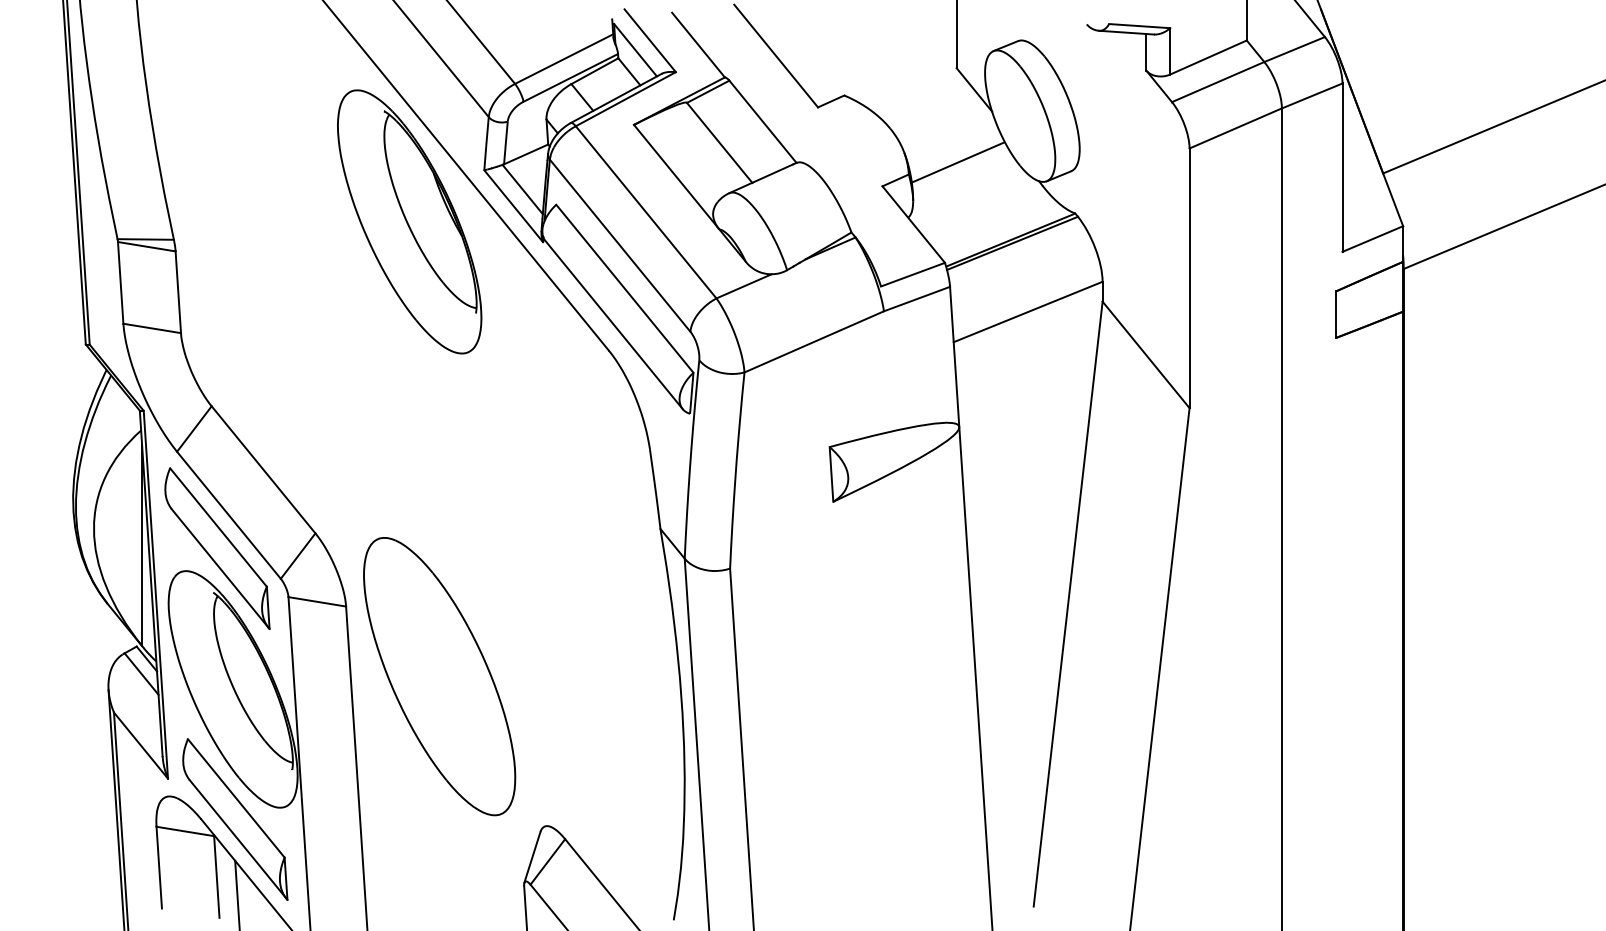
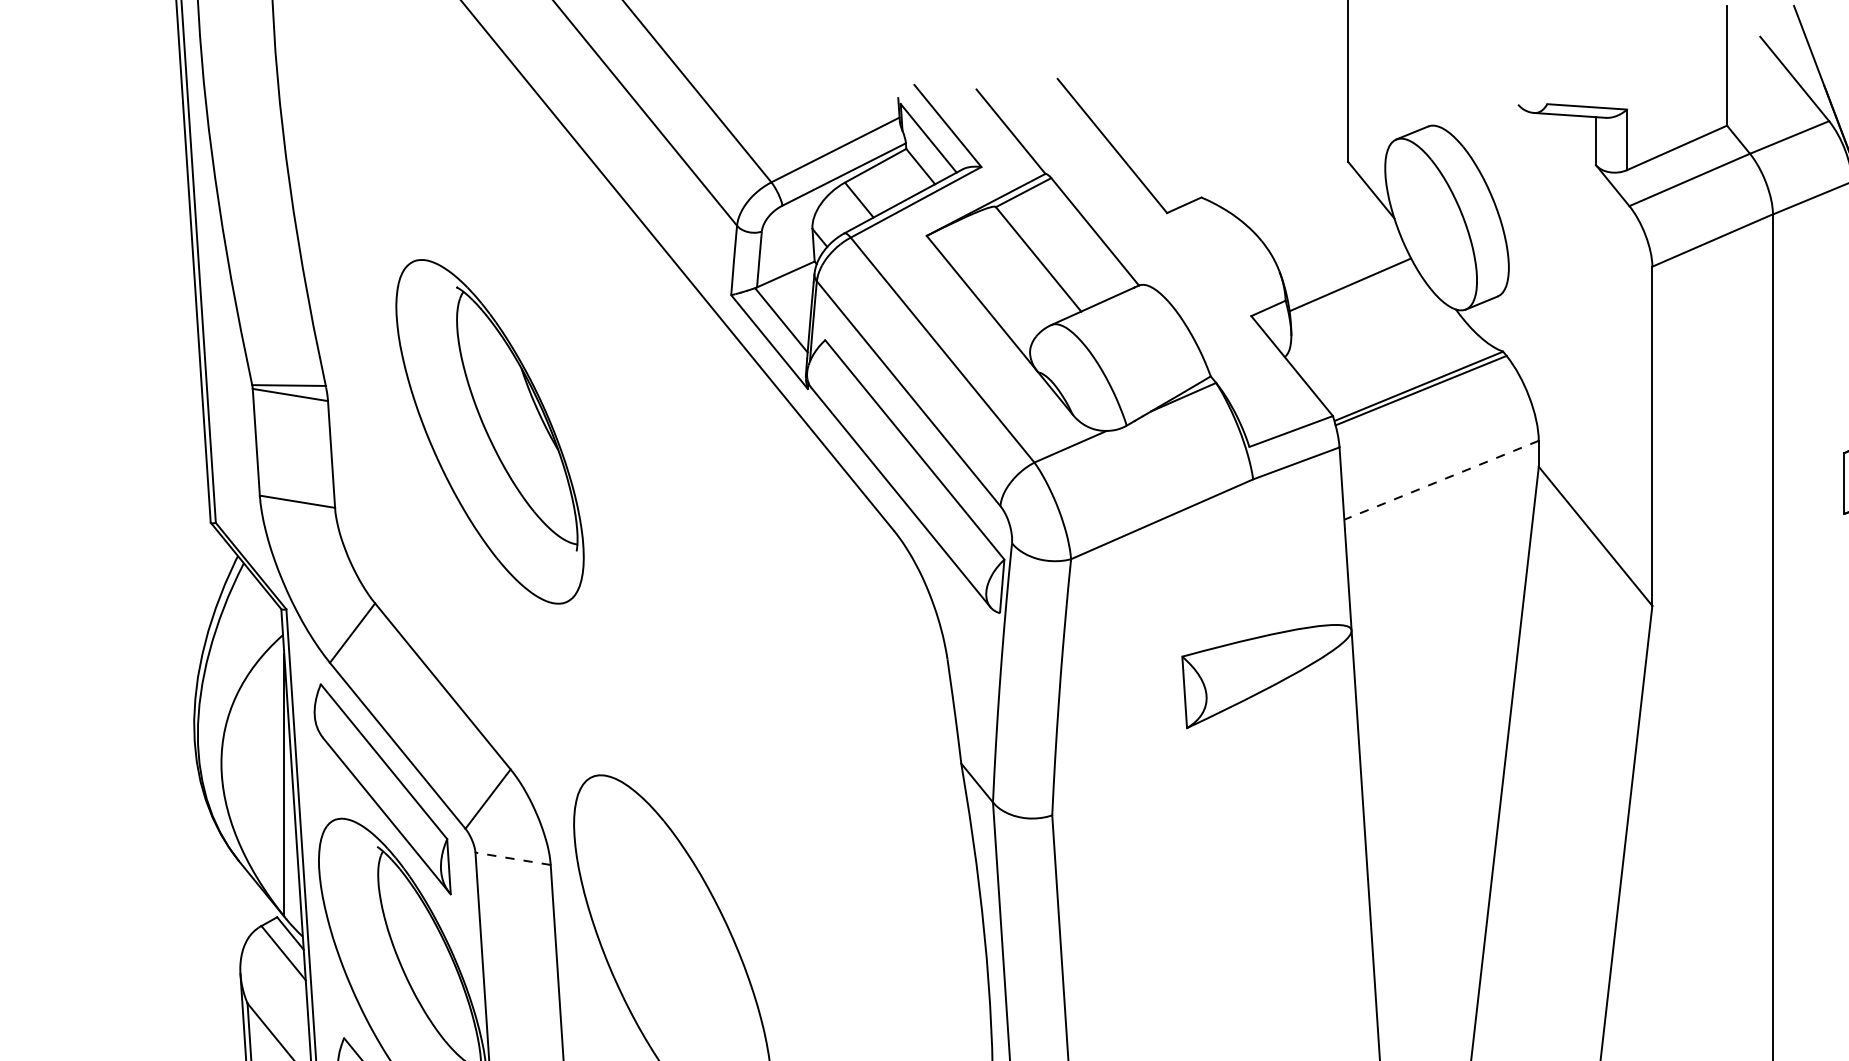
part: (409, 221) -> (489, 431), moved
line: (1027, 312) -> (1440, 480), solid -> dashed
line: (316, 601) -> (512, 858), solid -> dashed

